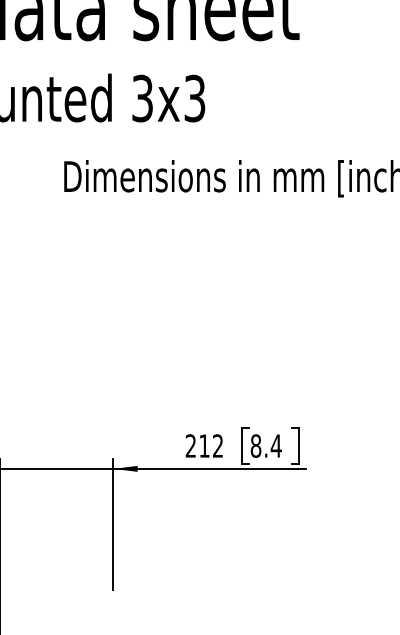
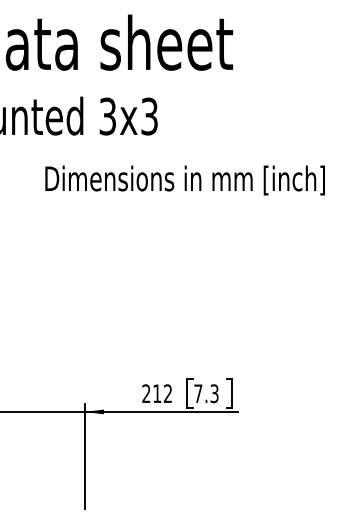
text: (266, 445) -> (206, 393), 8.4 -> 7.3

